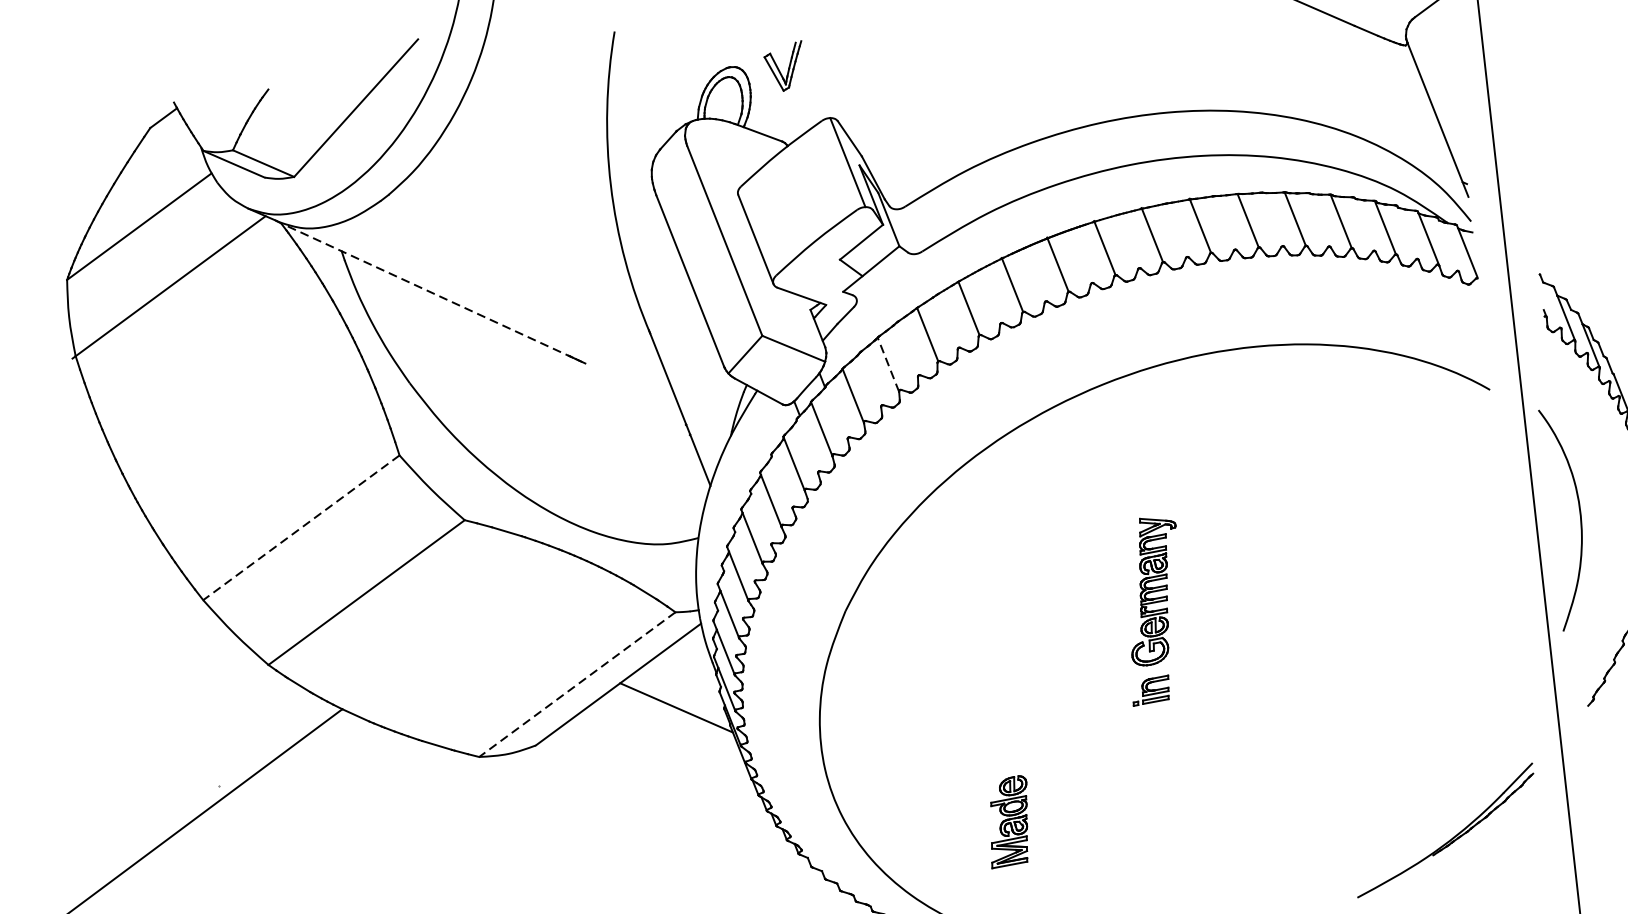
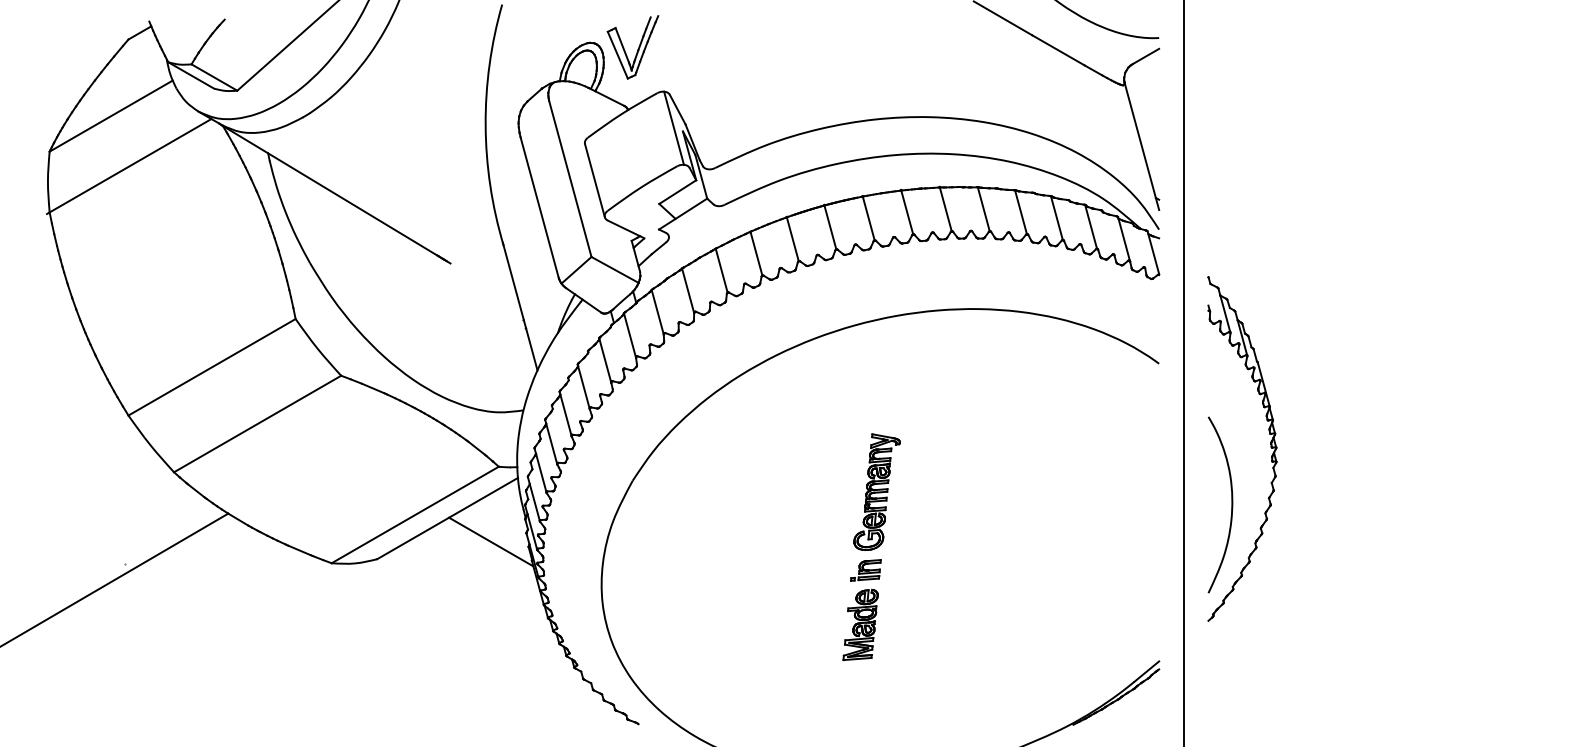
part: (784, 67) -> (632, 47), size x1.67
line: (433, 293) -> (336, 194), dashed -> solid
line: (887, 364) -> (687, 290), dashed -> solid
curve: (1579, 516) -> (1231, 504), moved
line: (302, 527) -> (212, 367), dashed -> solid
line: (577, 685) -> (415, 515), dashed -> solid
part: (1008, 821) -> (860, 624), moved

